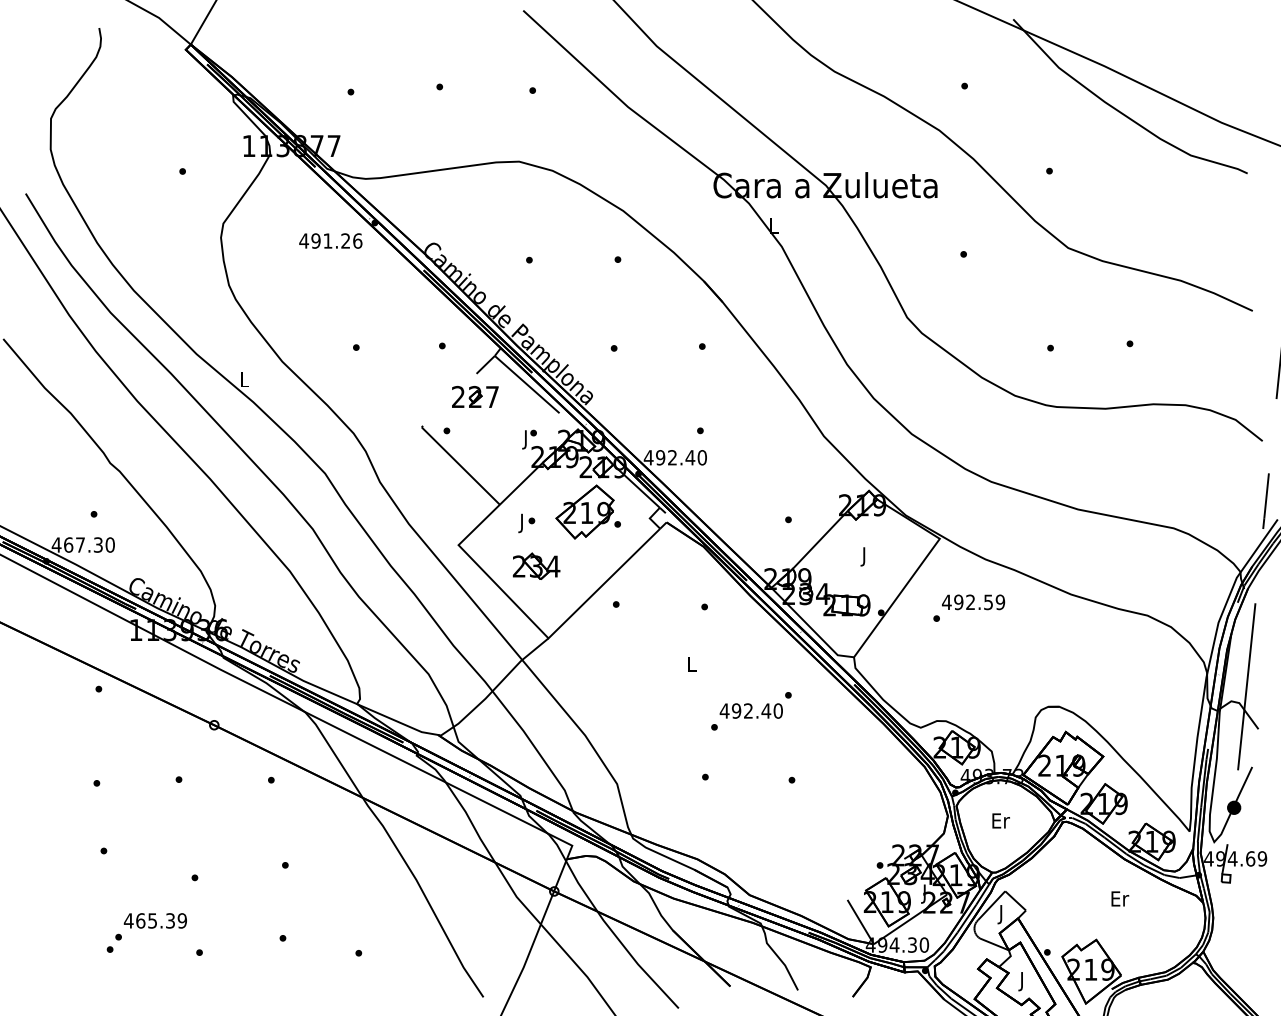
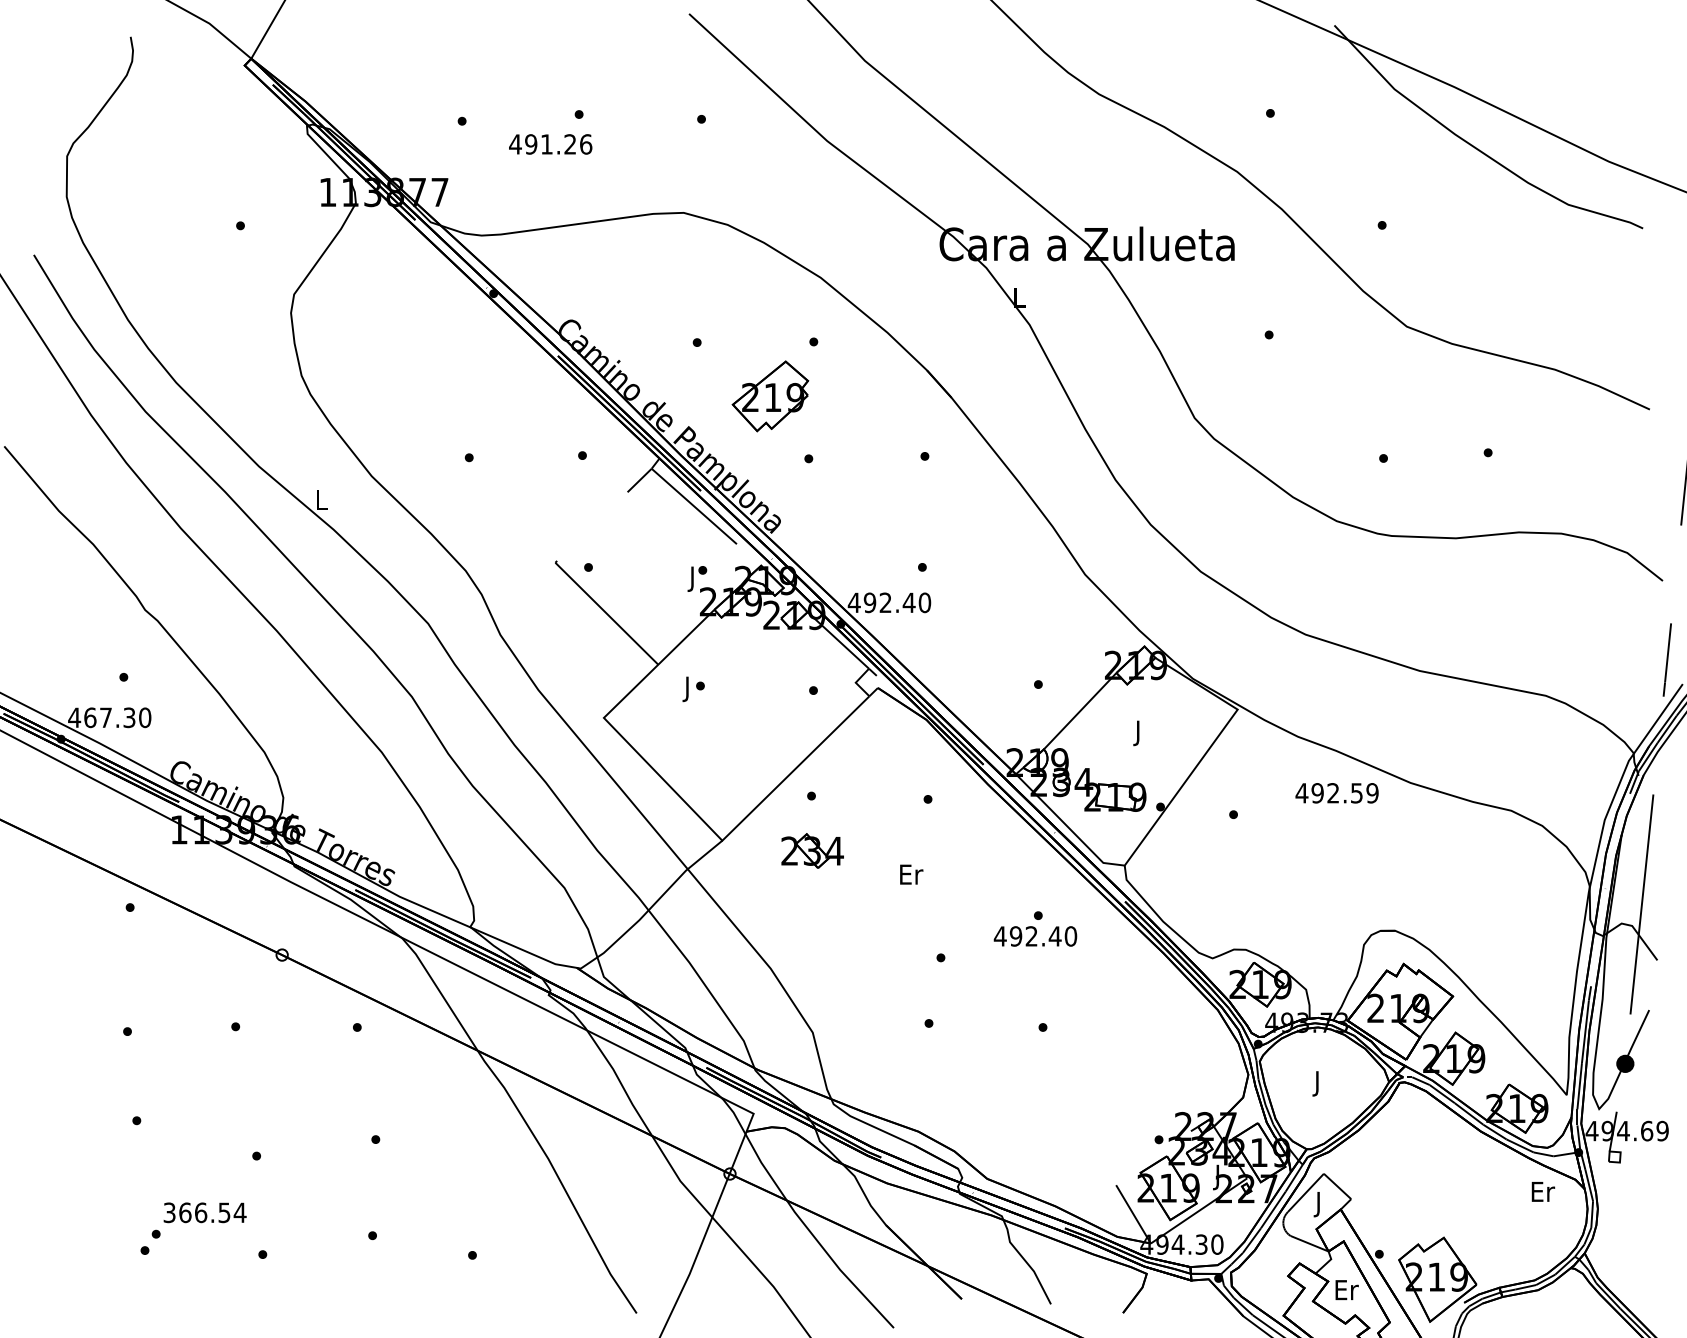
text: (330, 241) -> (550, 144), moved
part: (474, 396) -> (625, 522), removed
part: (585, 512) -> (770, 396), moved
part: (536, 566) -> (812, 850), moved
text: (973, 602) -> (1336, 793), moved
text: (692, 664) -> (911, 874), L -> Er
text: (751, 711) -> (1035, 936), moved
text: (1001, 822) -> (1318, 1083), Er -> J
text: (1120, 898) -> (1543, 1191), moved
text: (155, 920) -> (204, 1212), 465.39 -> 366.54
text: (1022, 981) -> (1346, 1292), J -> Er

